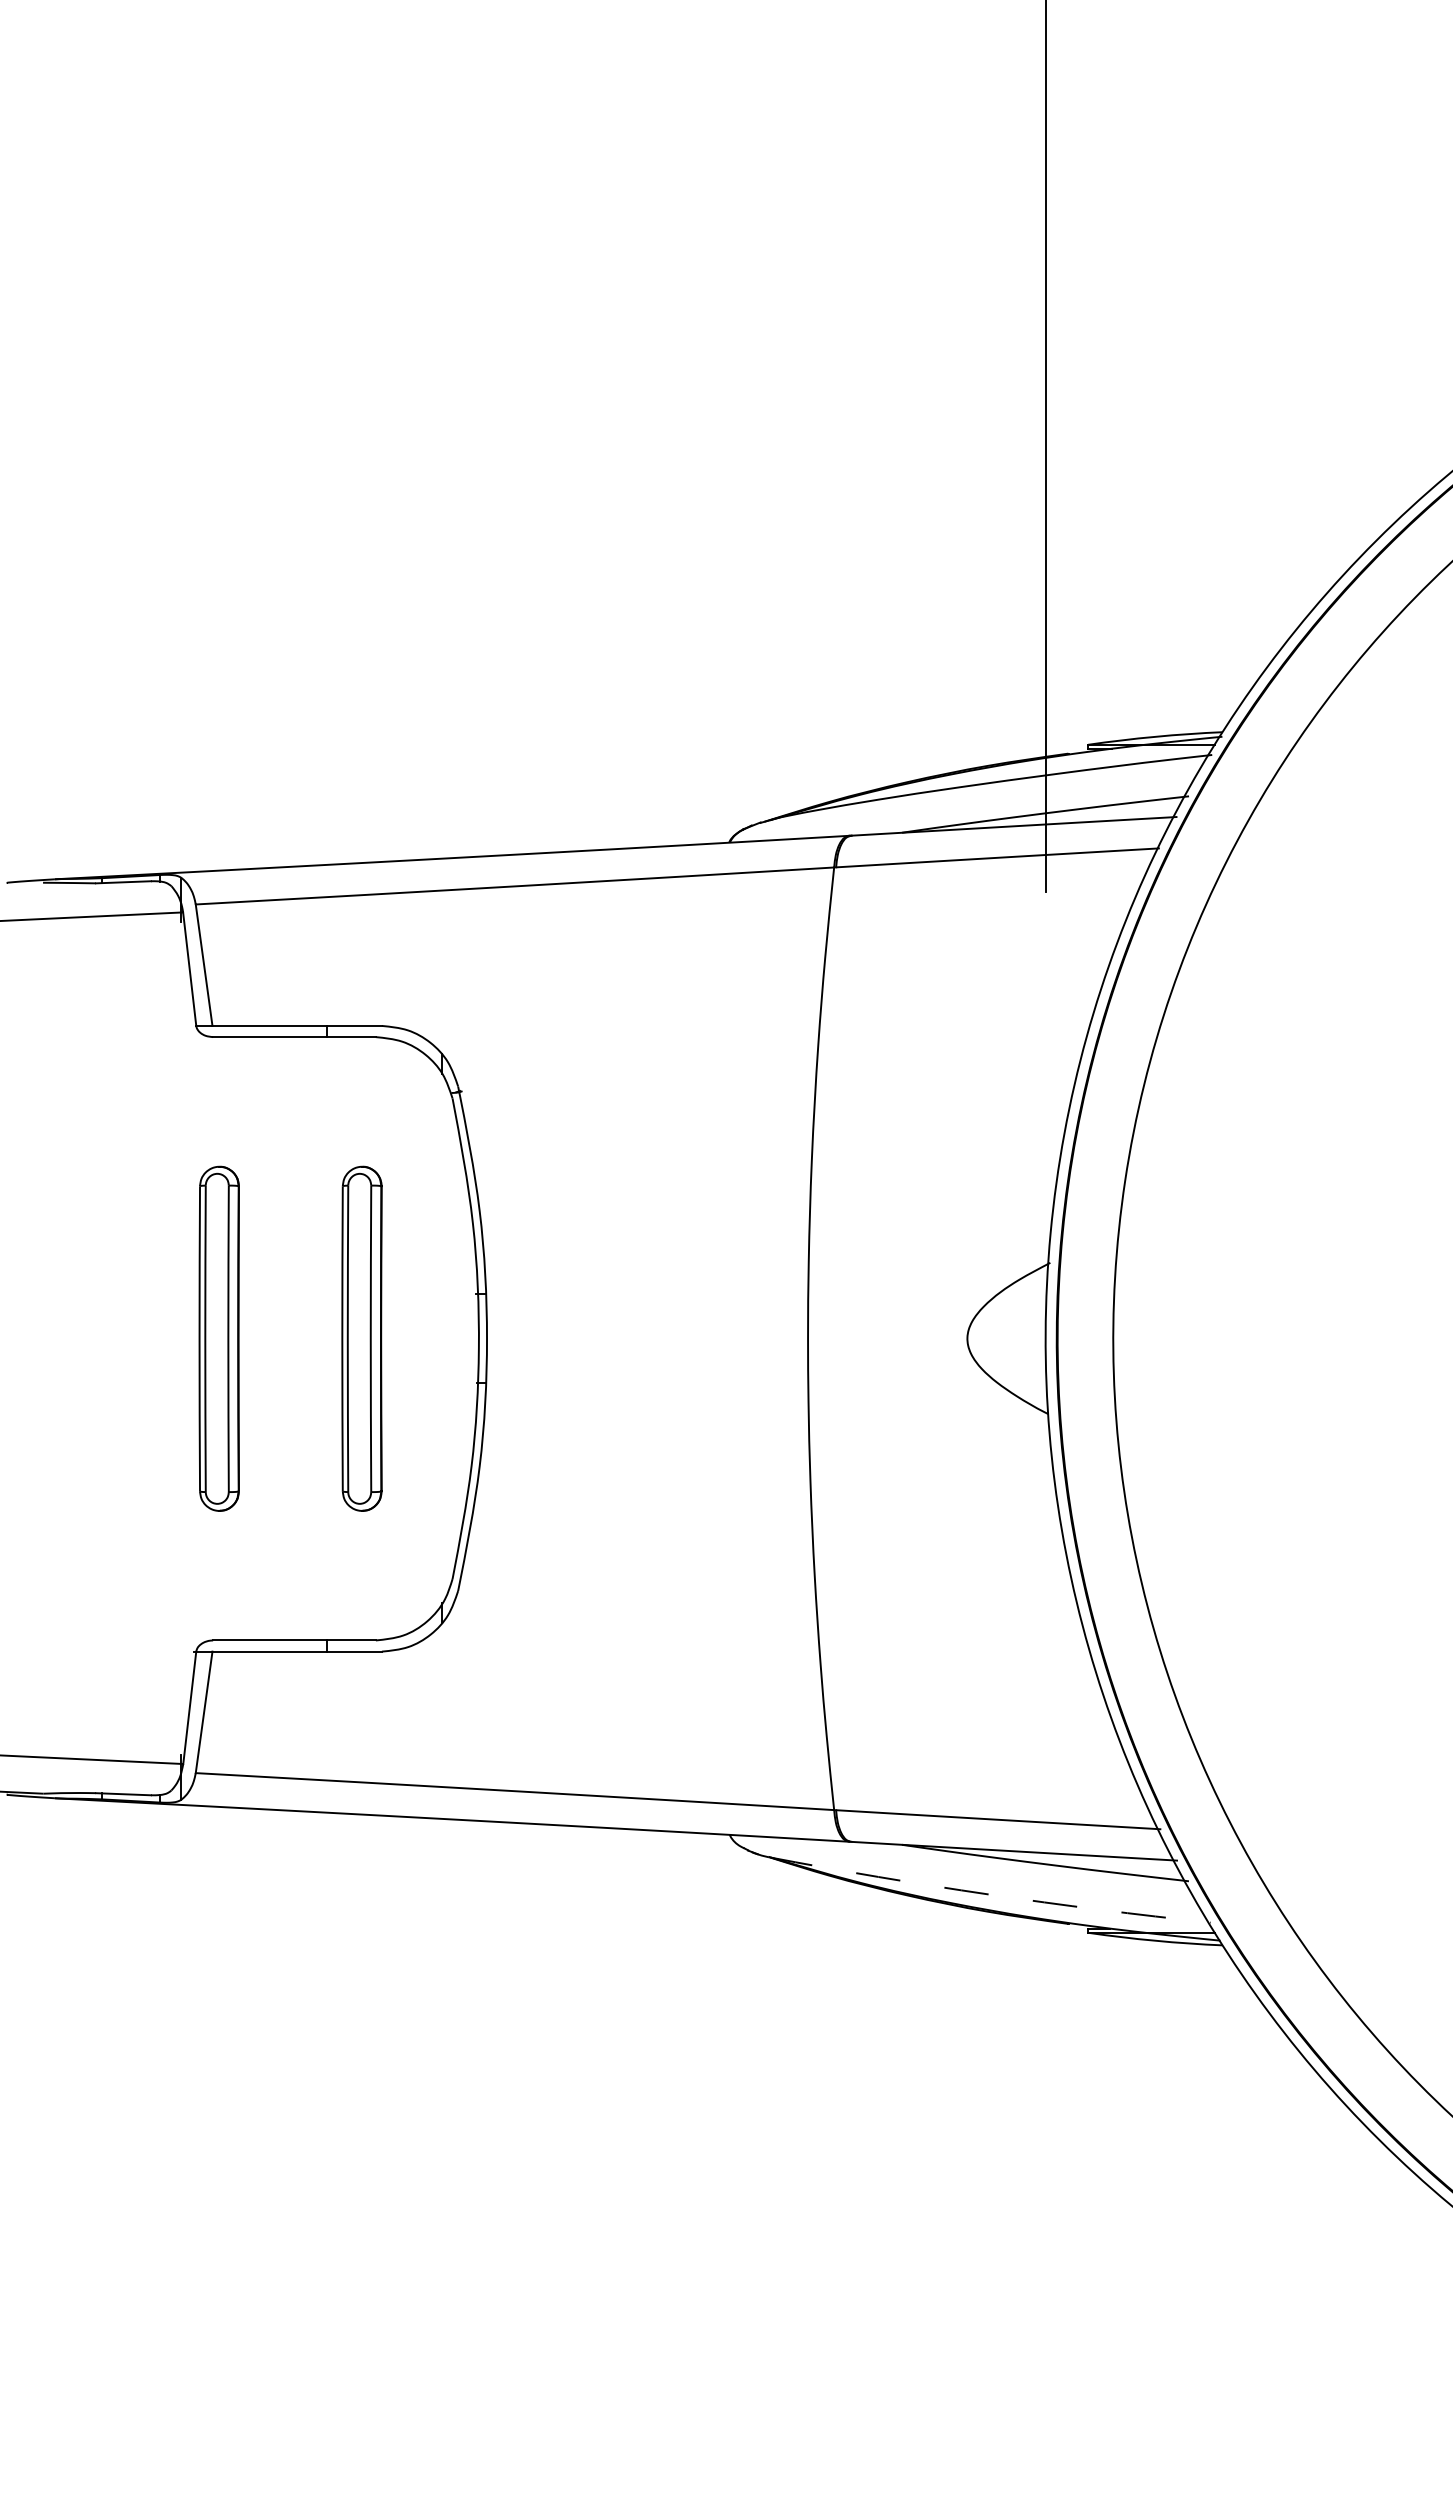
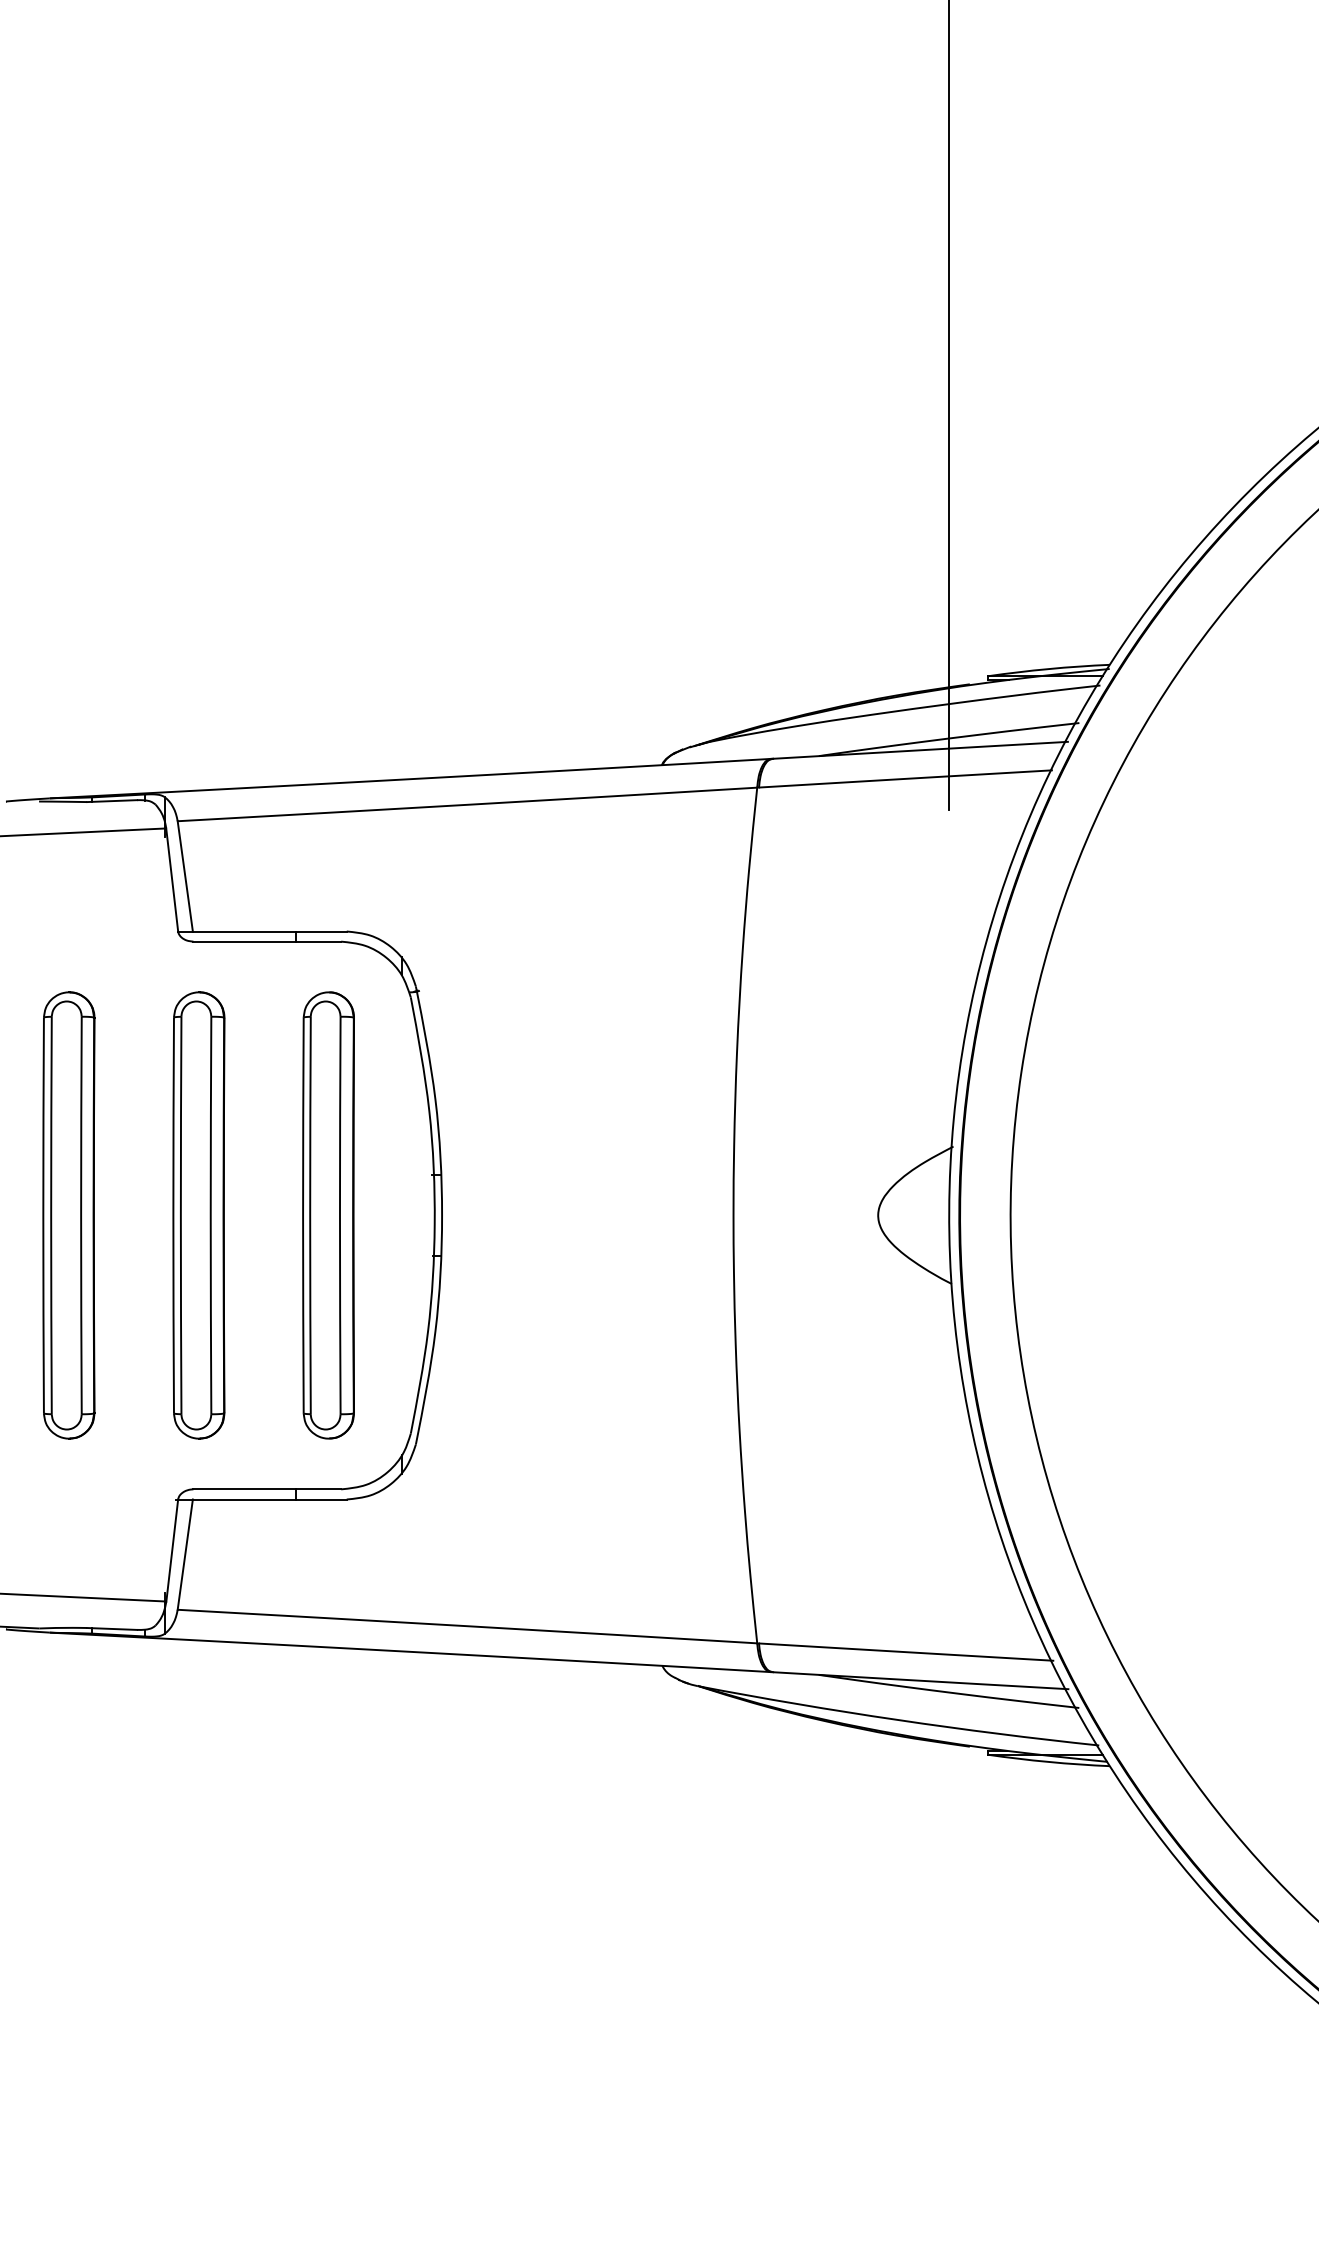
part: (75, 1338) -> (68, 1215), added
part: (219, 1338) -> (199, 1215), size x1.43
part: (361, 1338) -> (328, 1215), size x1.43
arc: (988, 1894) -> (897, 1719), dashed -> solid

